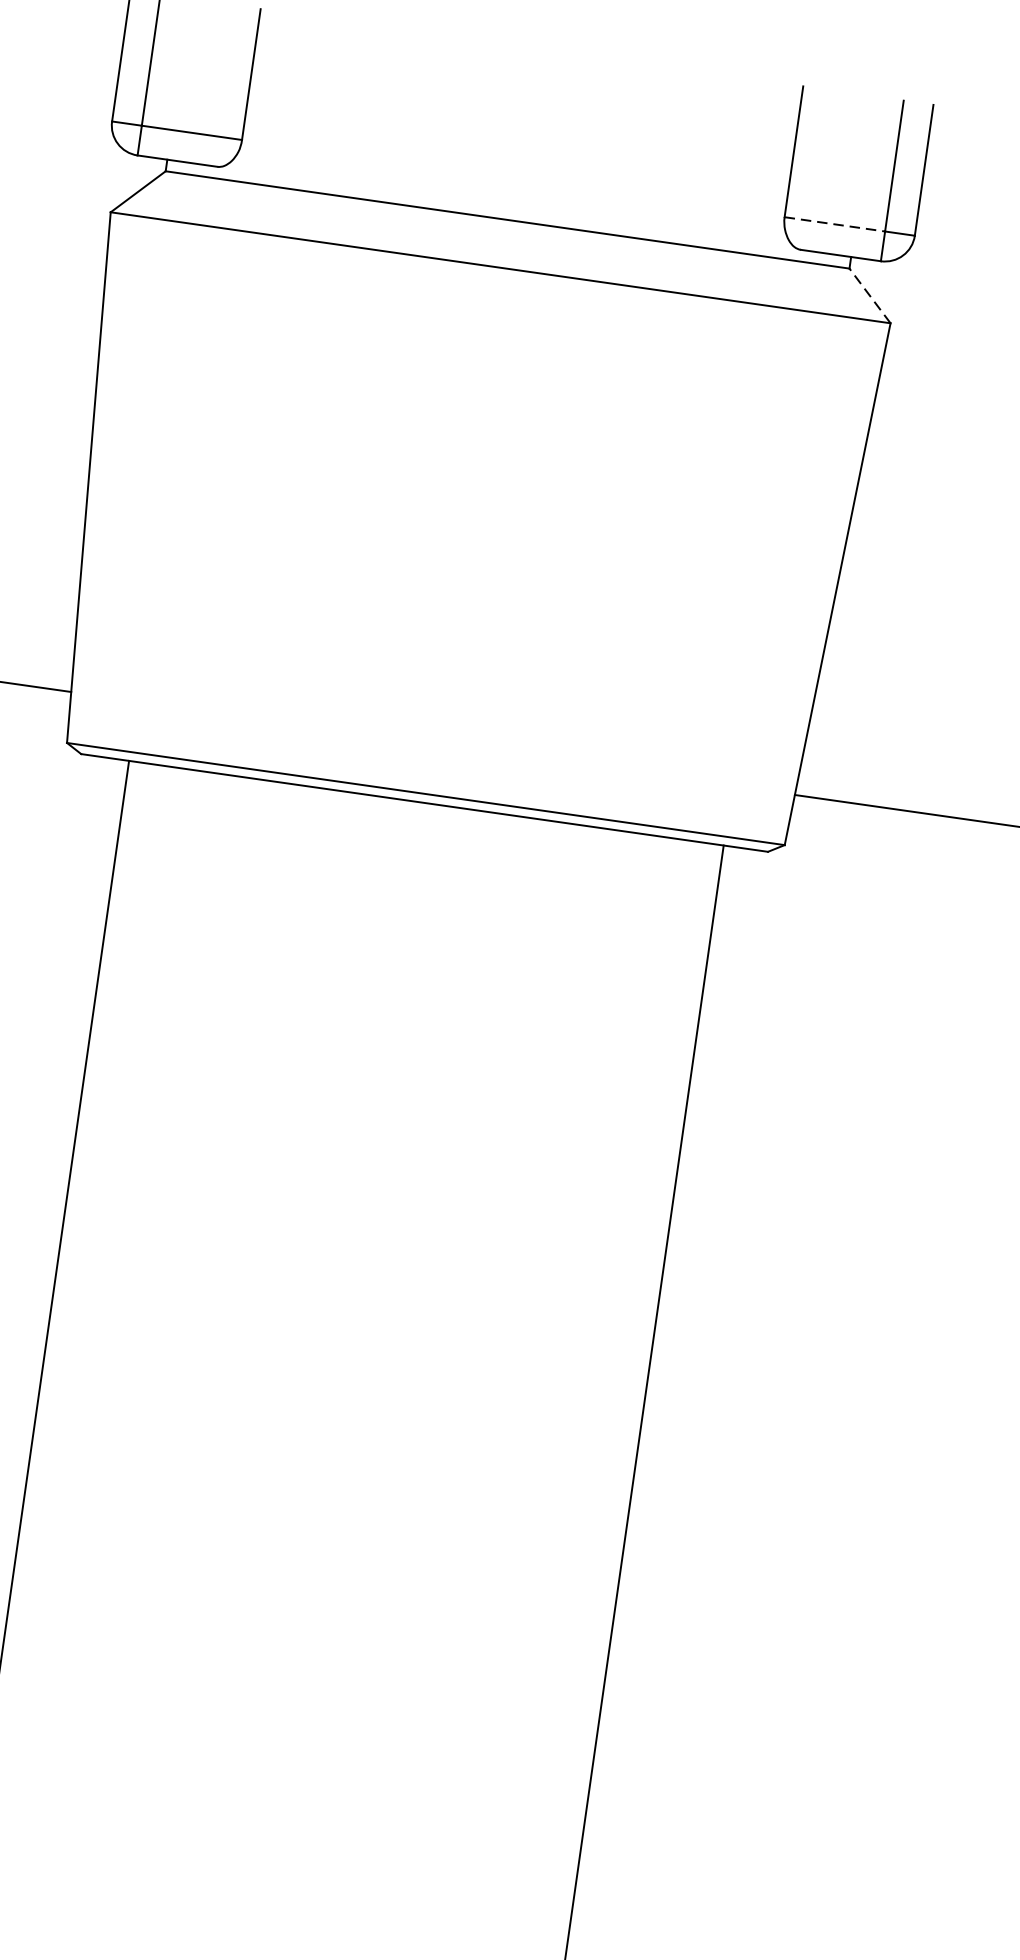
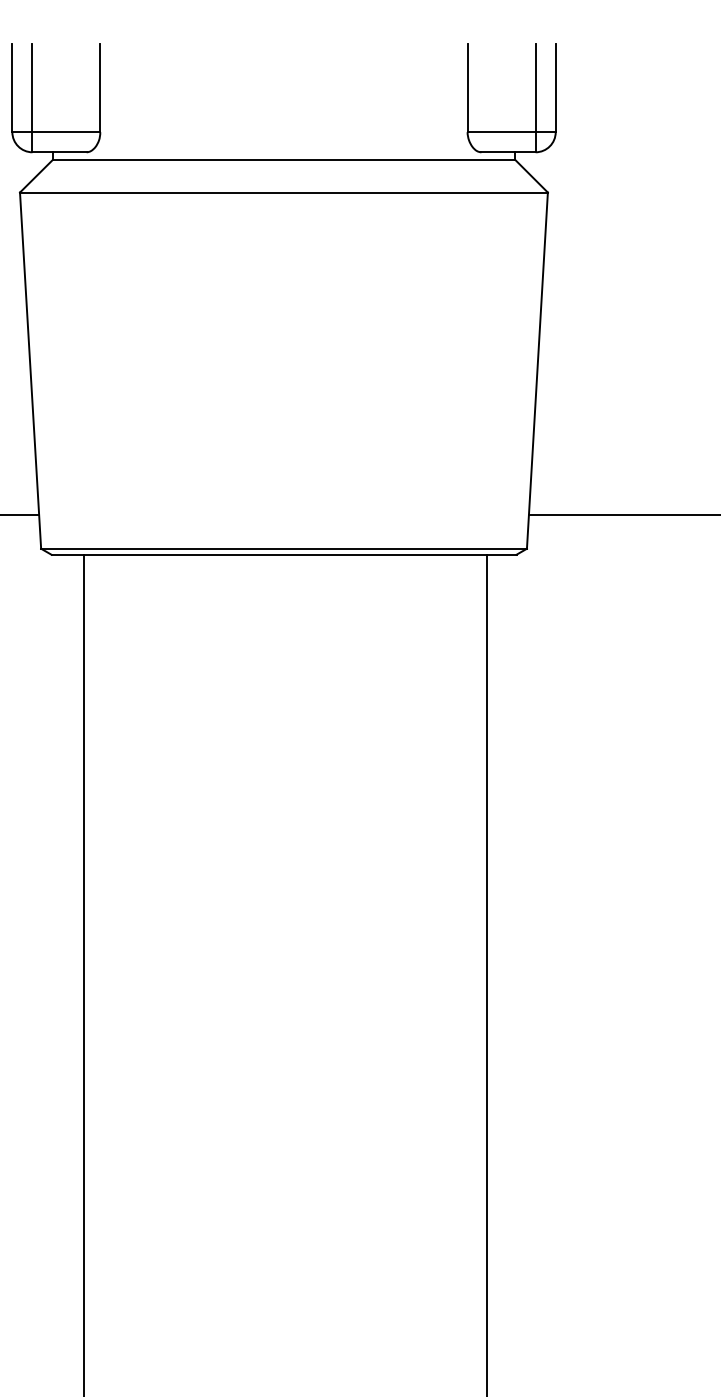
line: (836, 225) -> (502, 132), dashed -> solid
line: (869, 296) -> (531, 176), dashed -> solid

